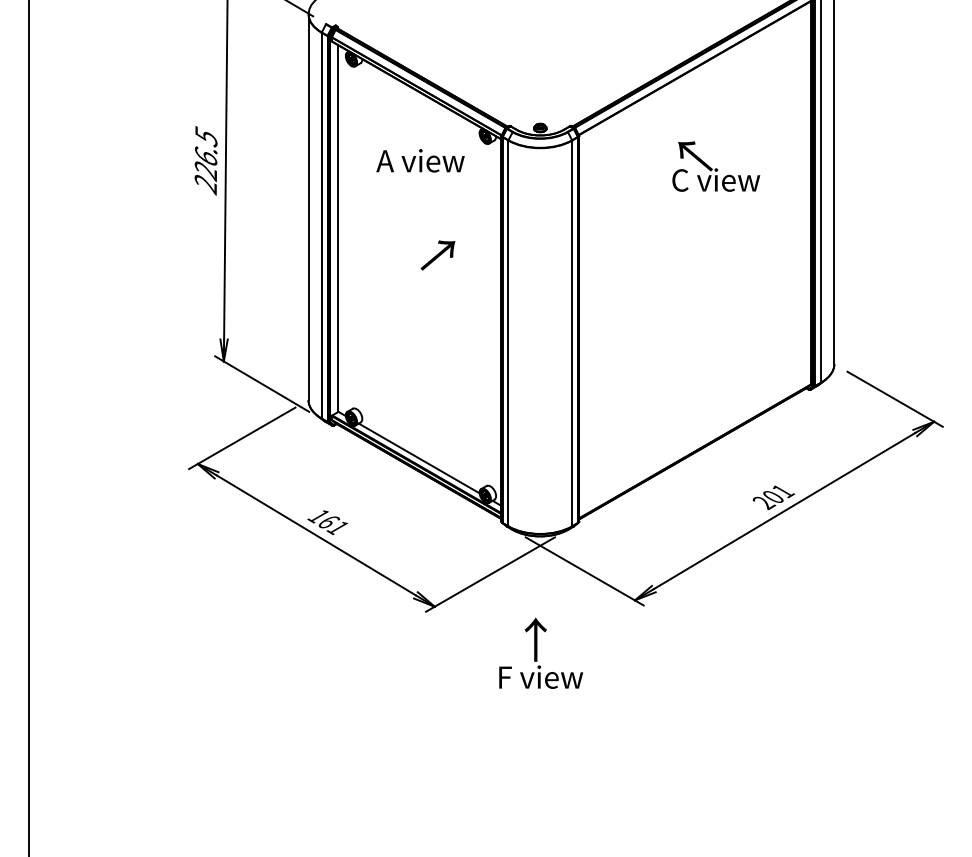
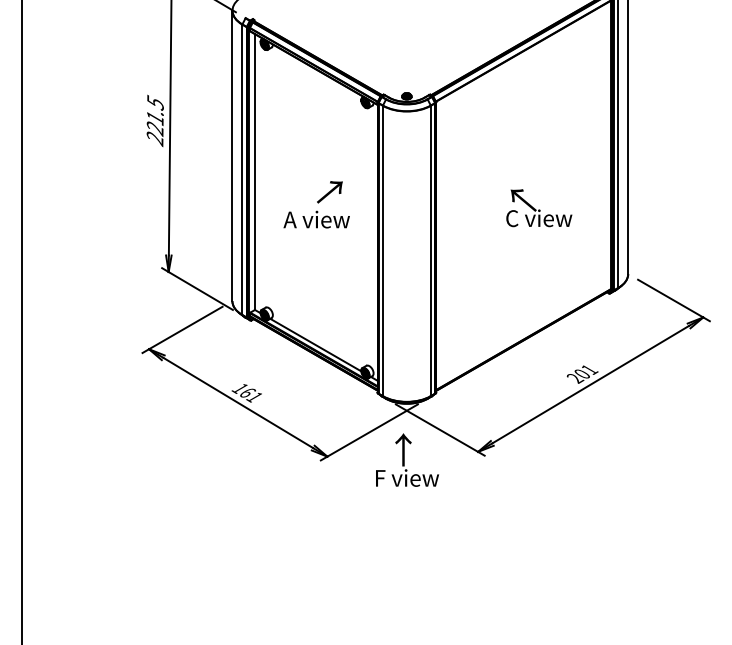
text: (206, 156) -> (155, 117), 226.5 -> 221.5
text: (420, 160) -> (316, 219), moved
text: (716, 166) -> (539, 208), moved
text: (541, 652) -> (407, 459), moved

